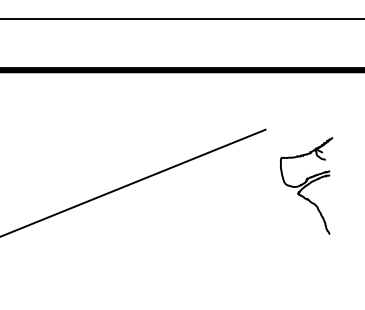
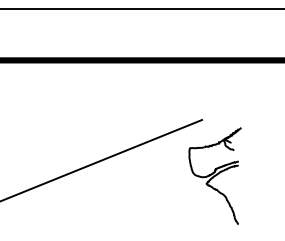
part: (306, 185) -> (215, 175), moved

